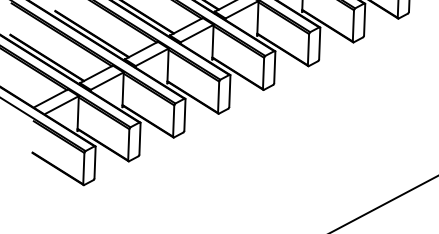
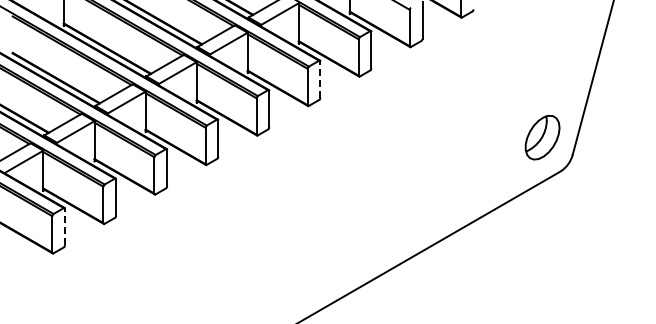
line: (319, 43) -> (320, 79), solid -> dashed
line: (95, 162) -> (65, 226), solid -> dashed

